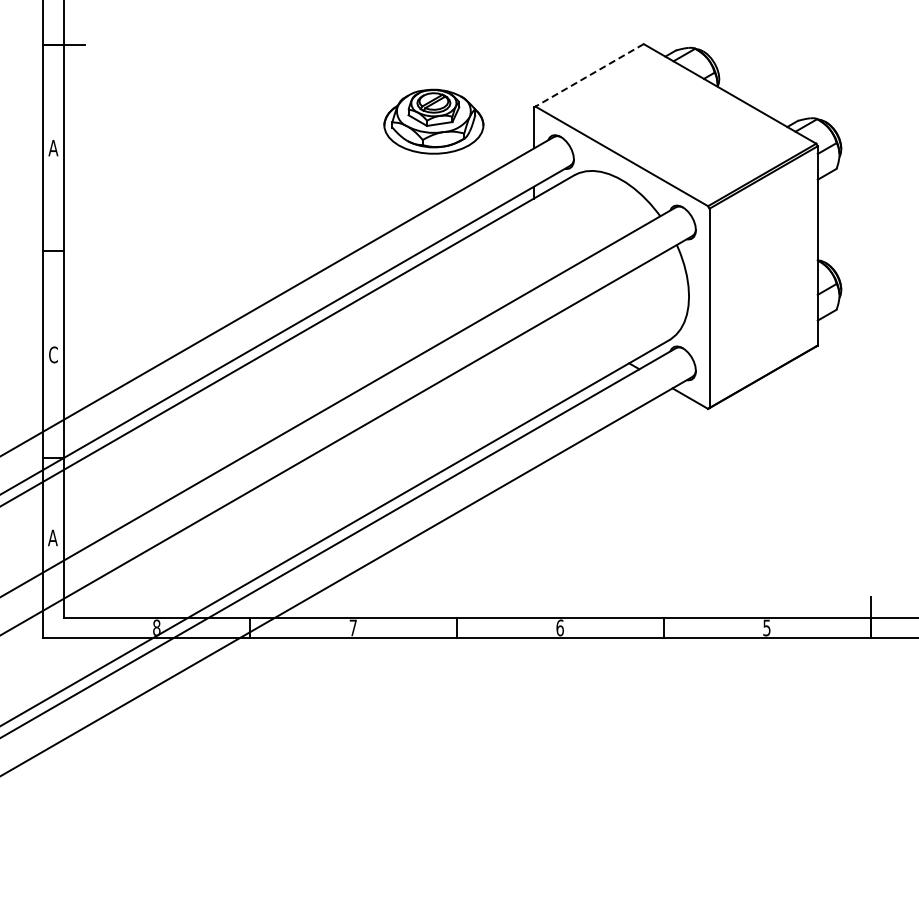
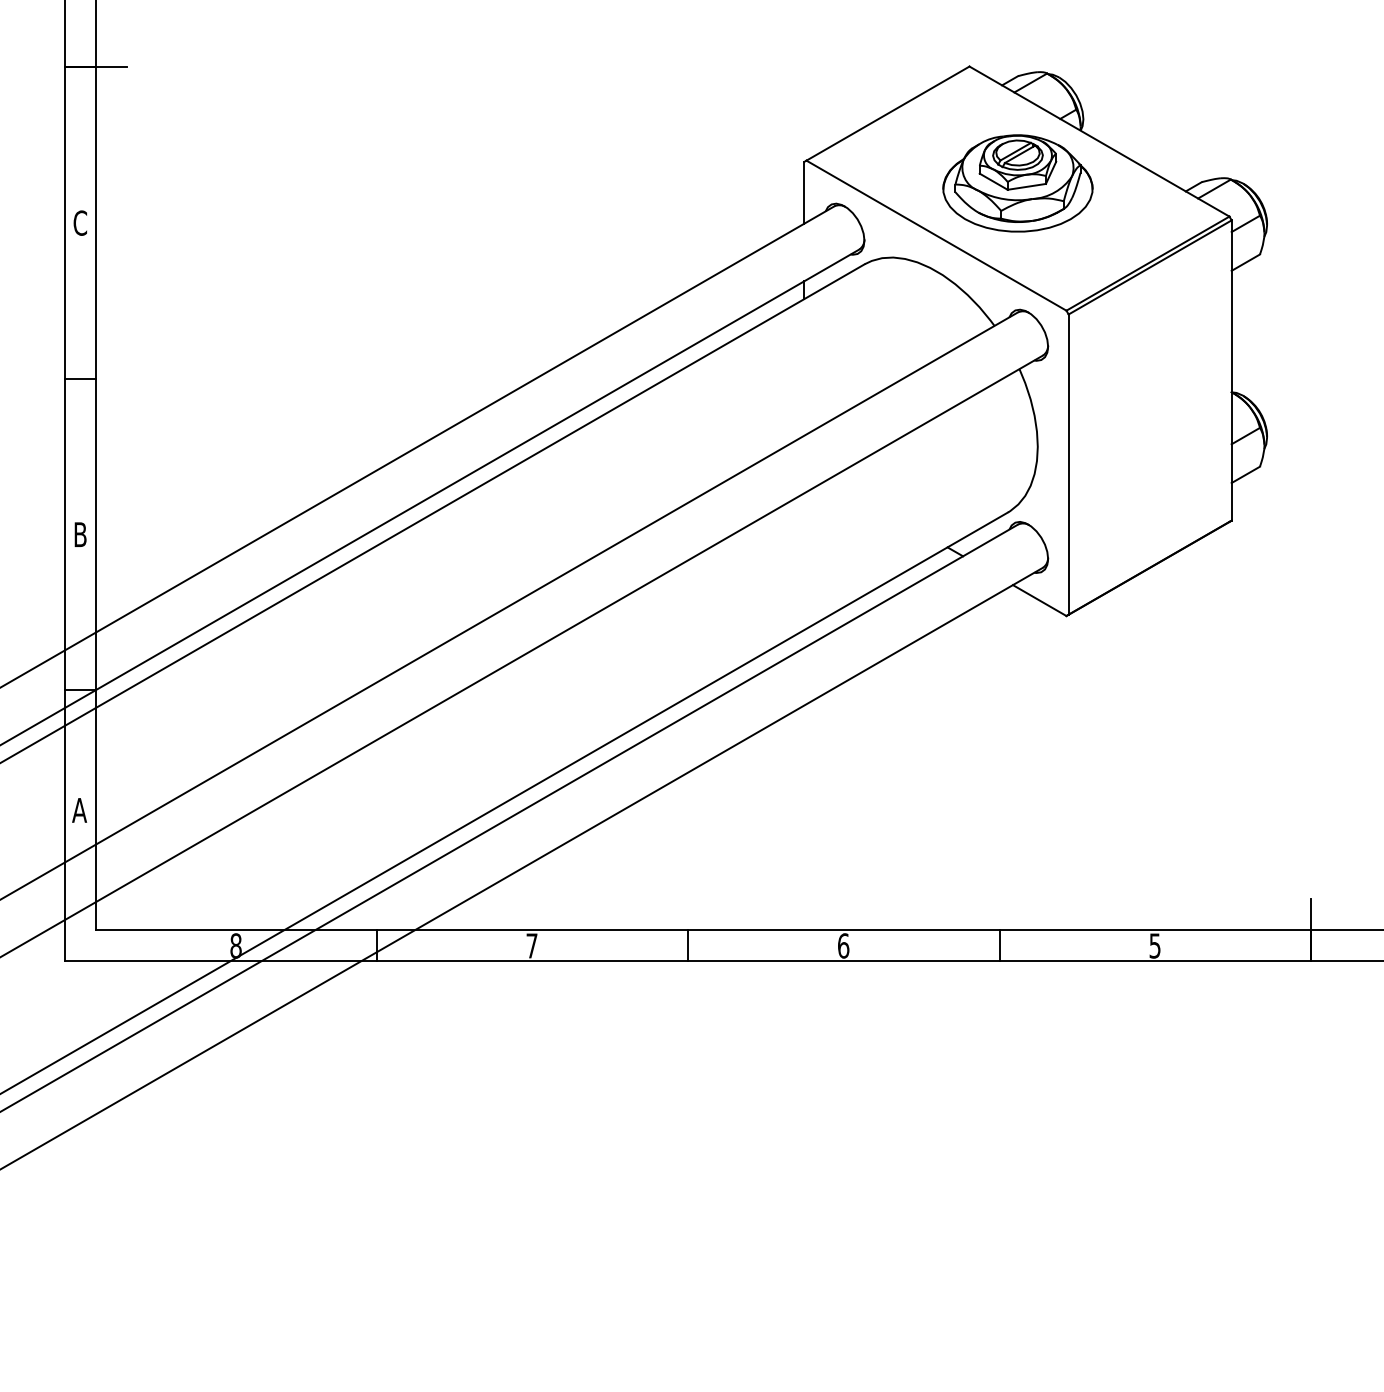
line: (589, 75) -> (887, 113), dashed -> solid
part: (433, 121) -> (1017, 183), moved
text: (53, 147) -> (80, 222), A -> C
text: (53, 354) -> (80, 534), C -> B

